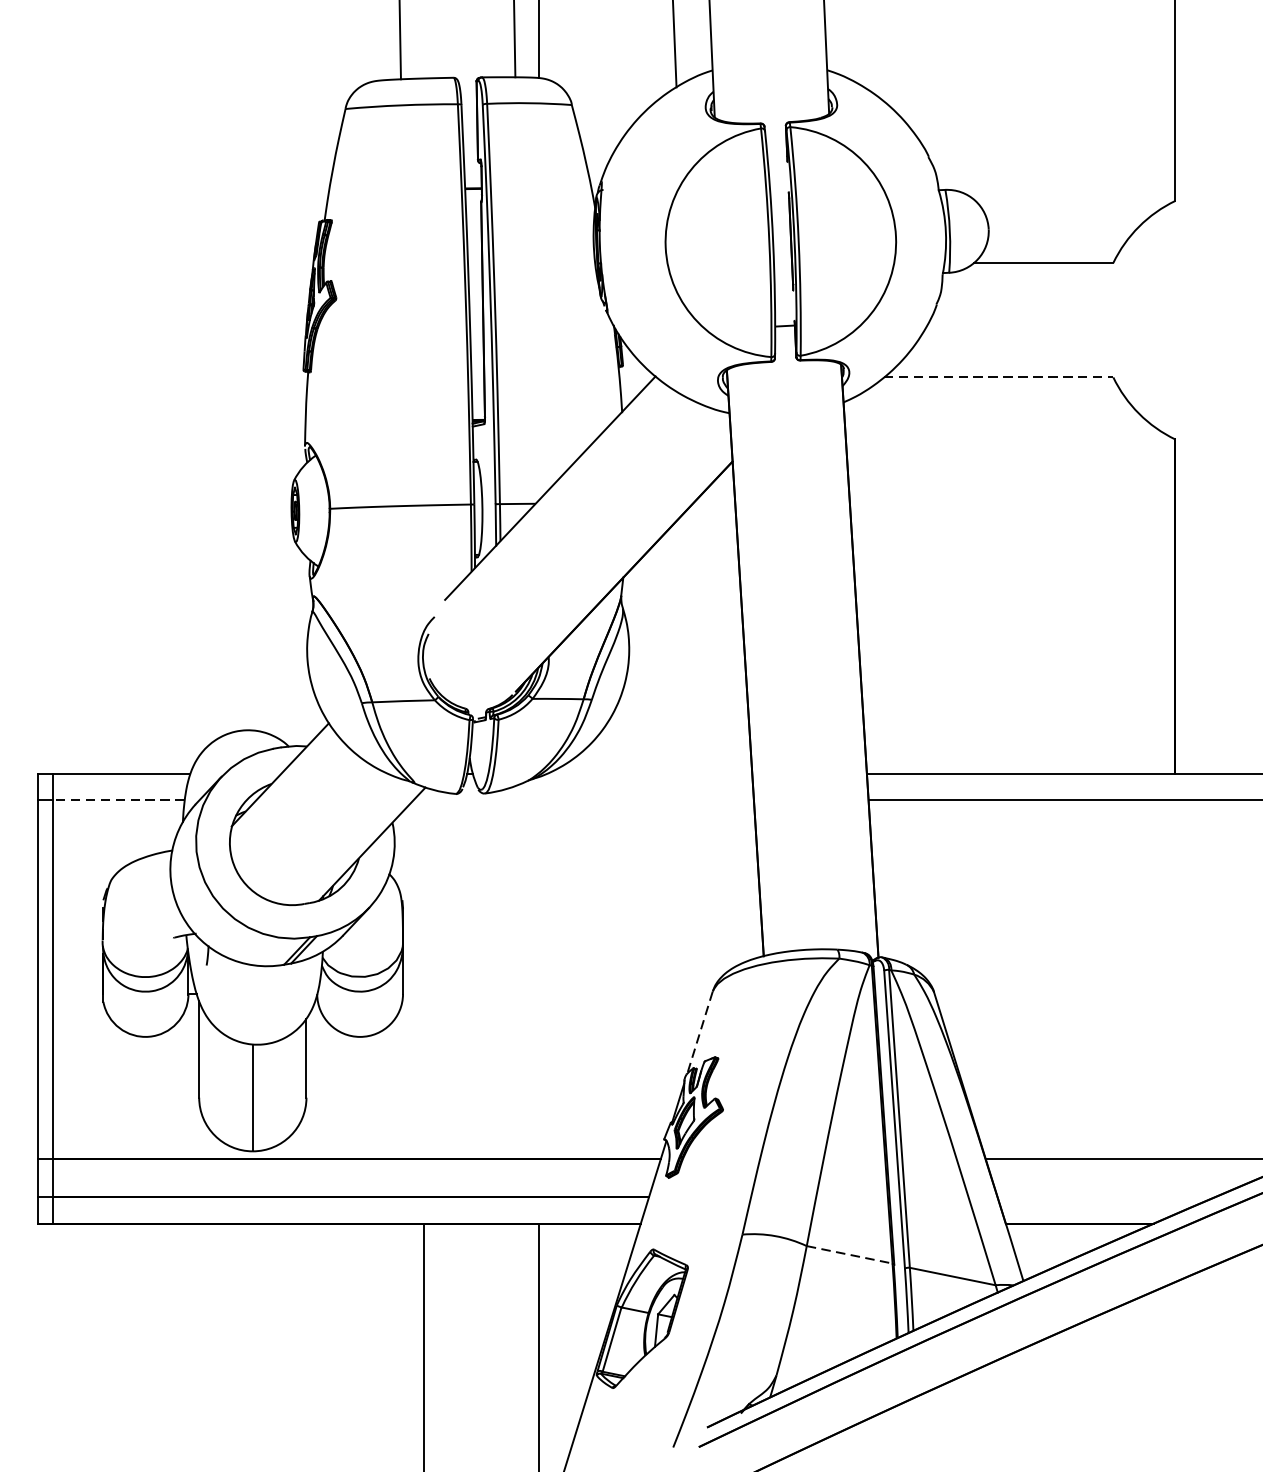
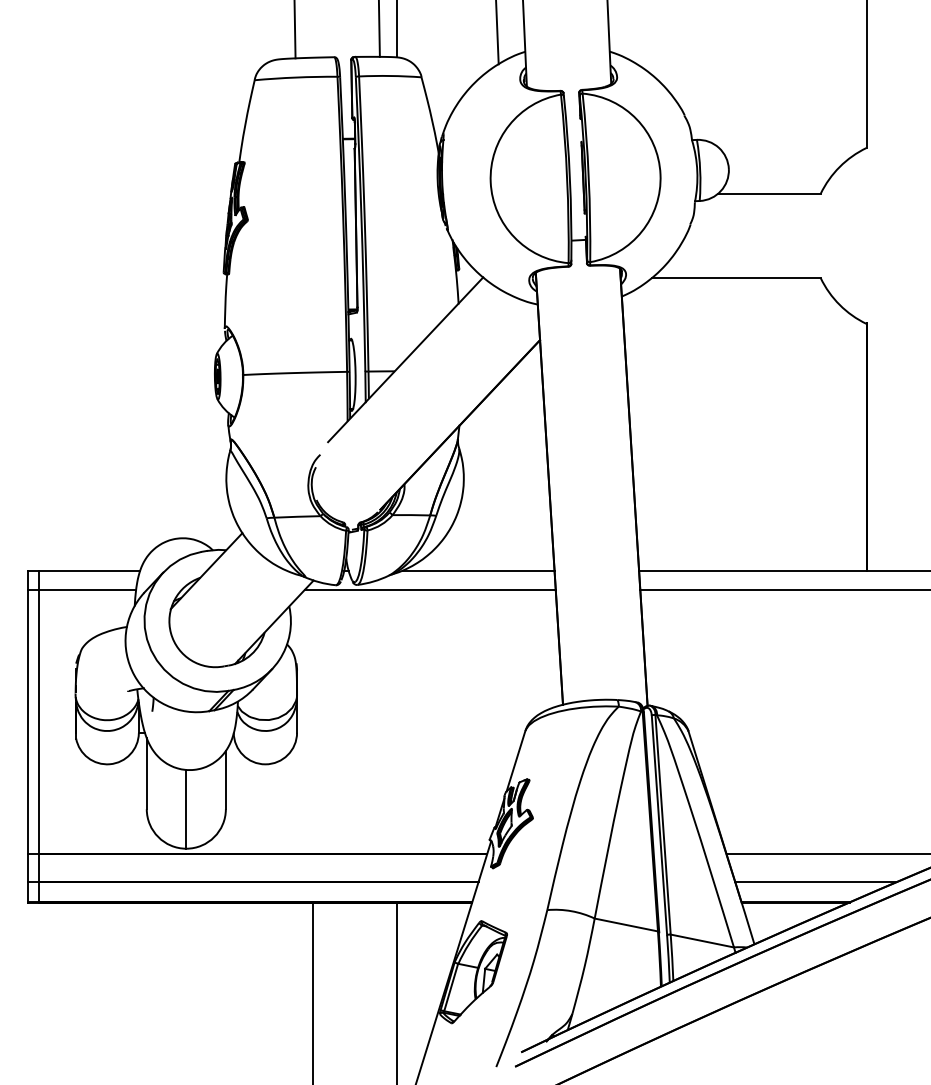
line: (999, 377) -> (736, 278), dashed -> solid
line: (649, 773) -> (478, 570), added
line: (118, 799) -> (87, 589), dashed -> solid
line: (582, 799) -> (429, 589), added
line: (700, 1033) -> (516, 761), dashed -> solid
line: (1107, 1197) -> (816, 882), added
line: (849, 1255) -> (626, 925), dashed -> solid

